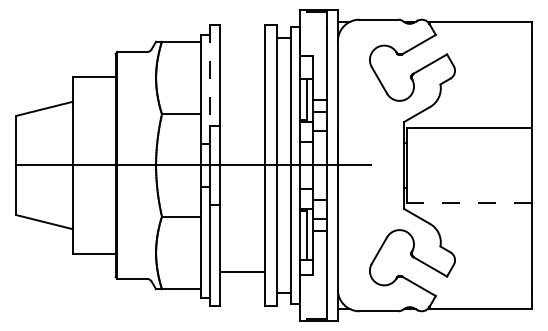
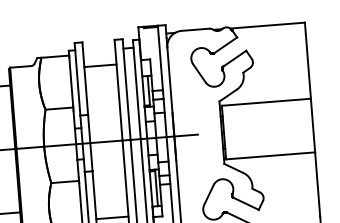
line: (242, 59) -> (100, 65), added
line: (209, 75) -> (77, 79), dashed -> solid
line: (468, 202) -> (269, 155), dashed -> solid

